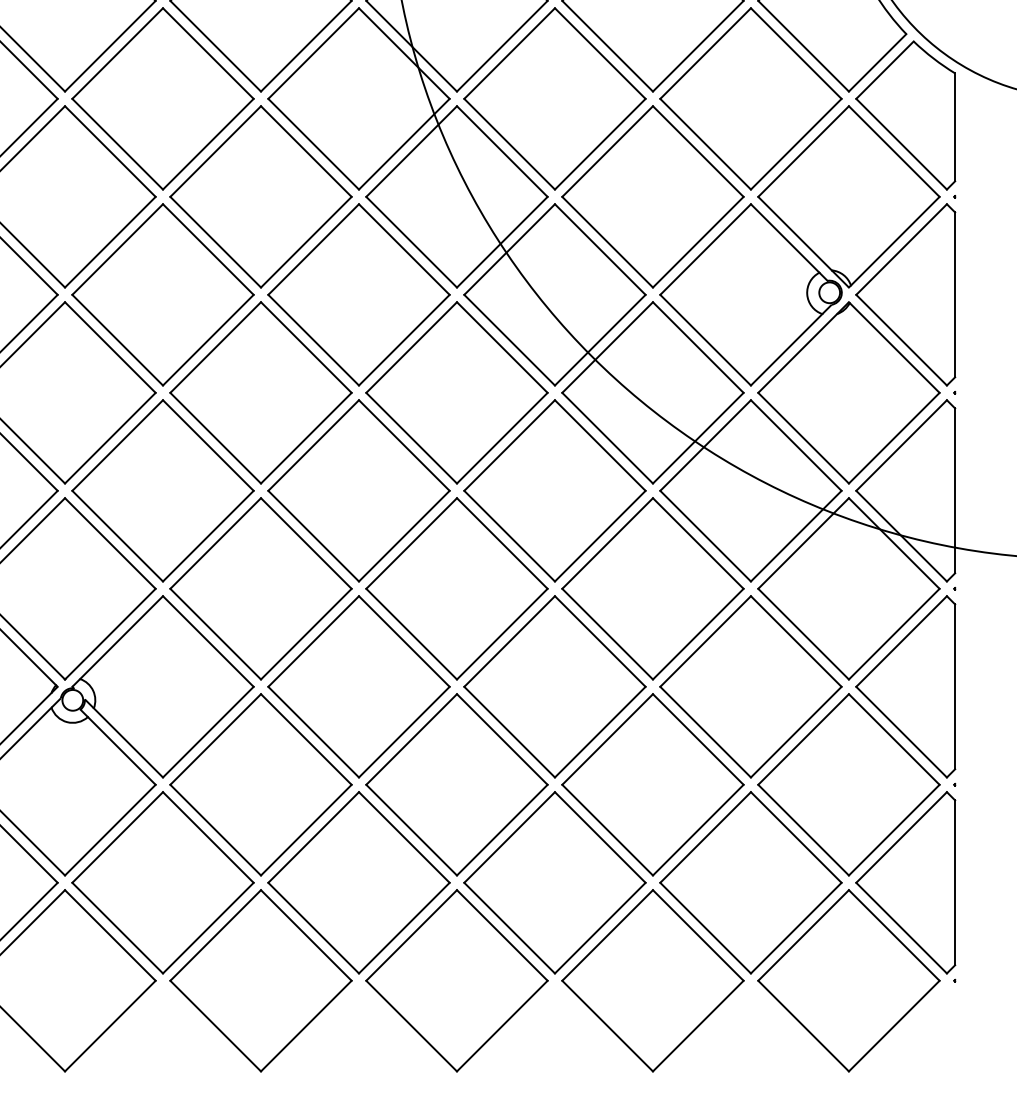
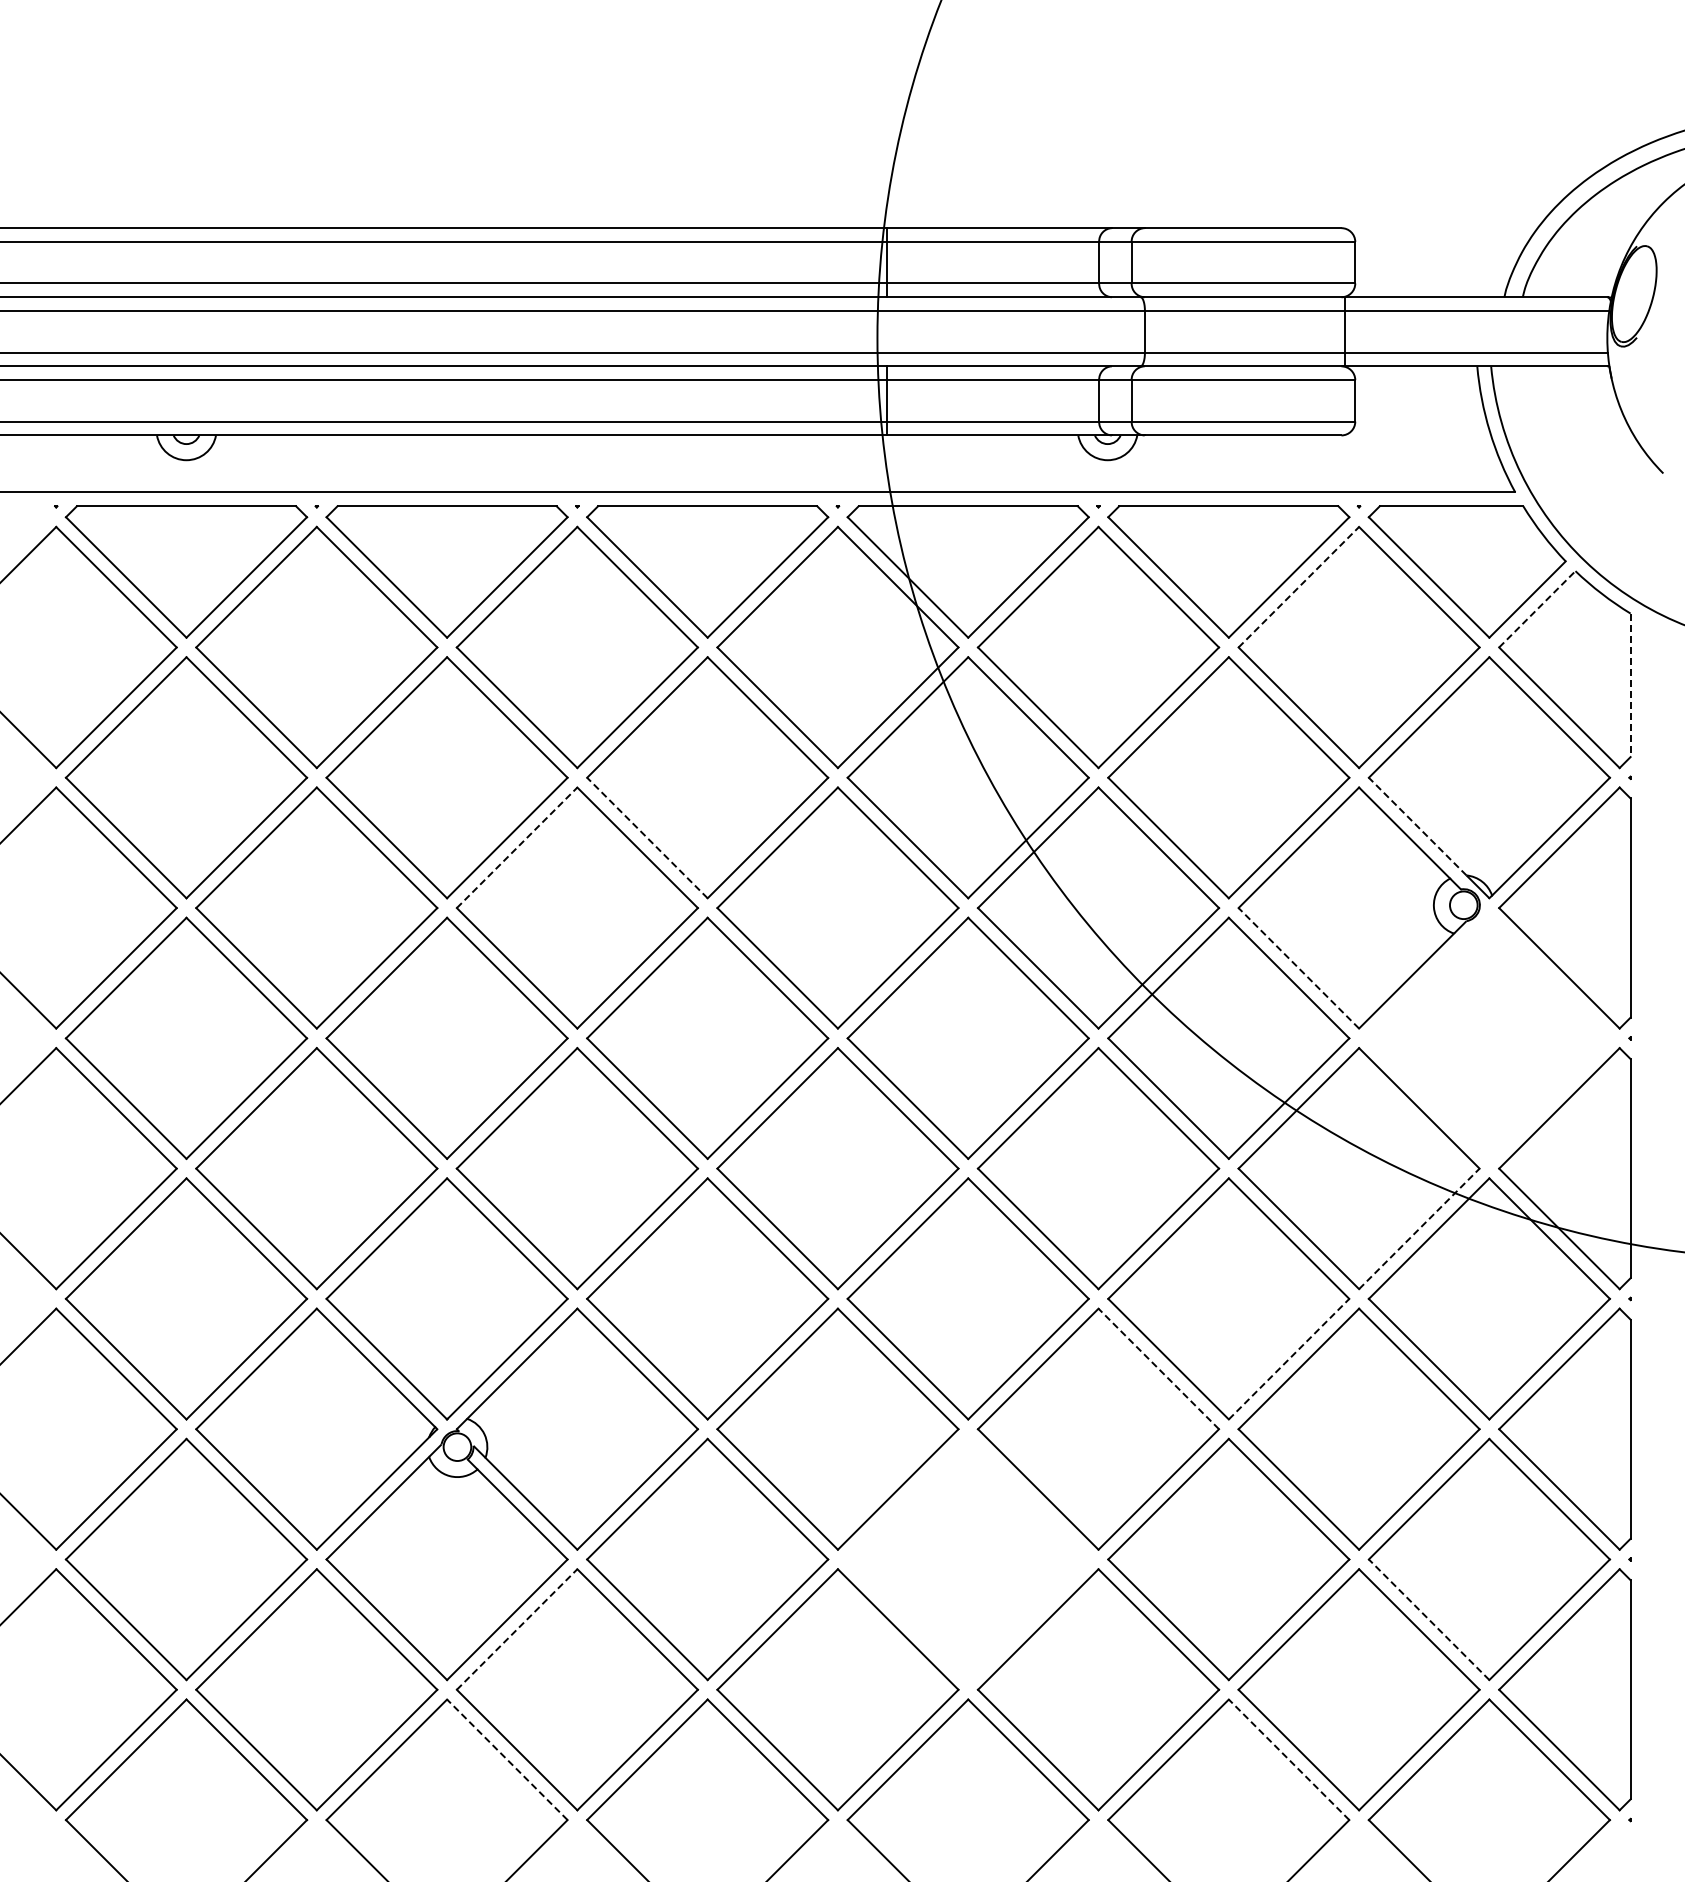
line: (706, 53) -> (1299, 586), solid -> dashed
line: (885, 70) -> (1537, 609), solid -> dashed
line: (955, 127) -> (1630, 685), solid -> dashed
line: (794, 233) -> (1417, 826), solid -> dashed
line: (215, 241) -> (647, 837), solid -> dashed
line: (117, 249) -> (517, 847), solid -> dashed
line: (705, 339) -> (1298, 967), solid -> dashed
part: (849, 392) -> (1489, 1037), removed
line: (796, 535) -> (1419, 1228), solid -> dashed
line: (698, 633) -> (1289, 1358), solid -> dashed
line: (600, 641) -> (1158, 1368), solid -> dashed
part: (456, 784) -> (967, 1559), removed
line: (803, 829) -> (1428, 1619), solid -> dashed
line: (117, 837) -> (517, 1629), solid -> dashed
line: (109, 935) -> (506, 1759), solid -> dashed
line: (697, 935) -> (1288, 1759), solid -> dashed

